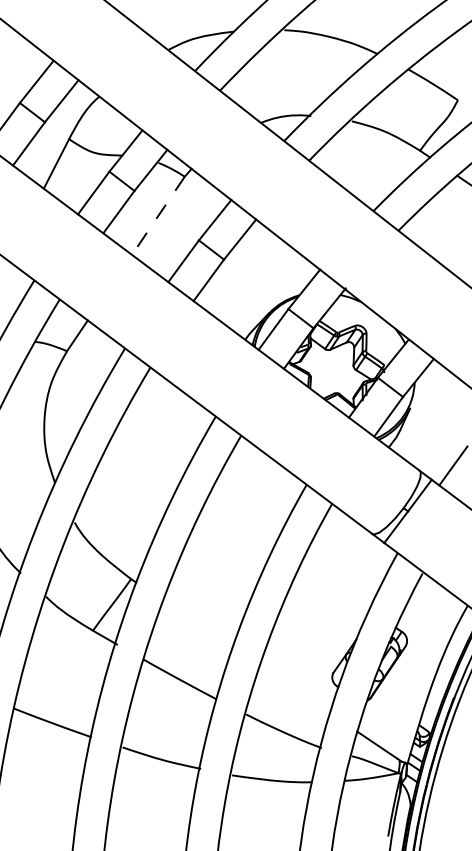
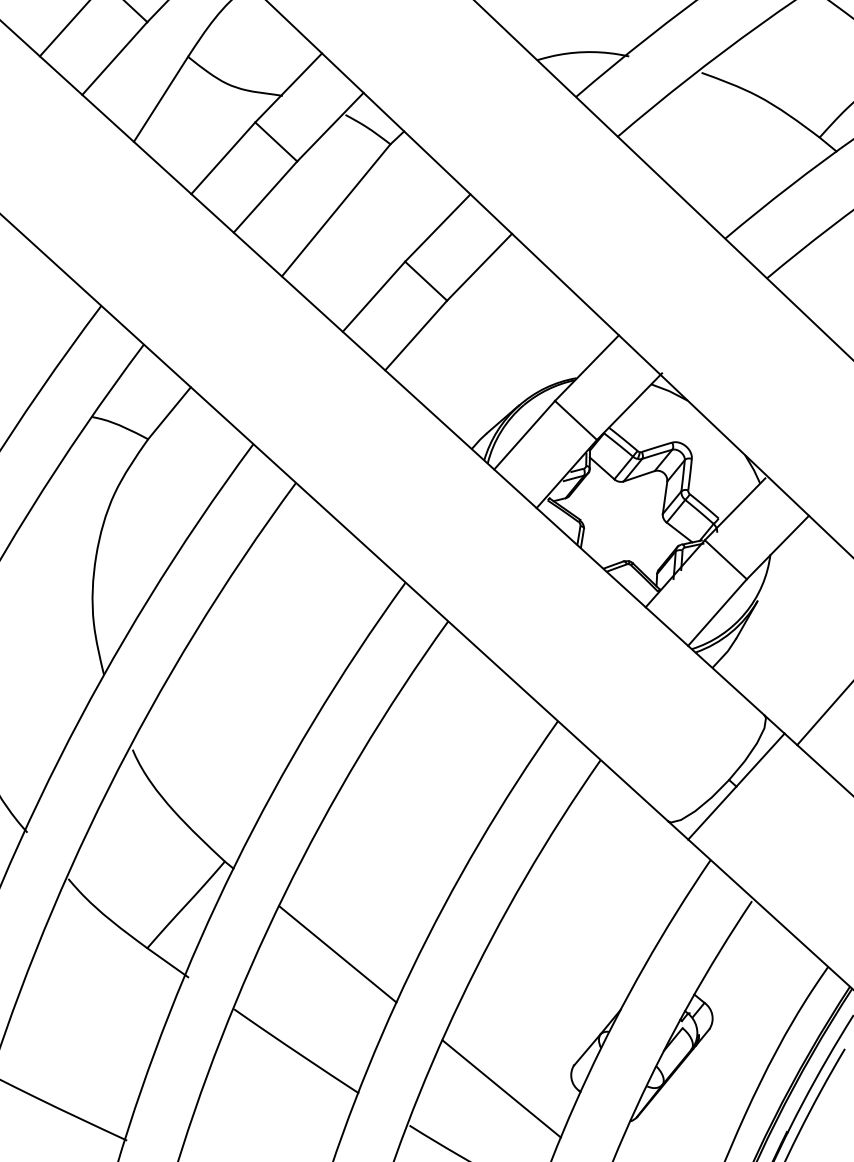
line: (158, 216) -> (336, 211), dashed -> solid
line: (197, 623) -> (337, 953), added
line: (294, 689) -> (501, 1088), added

